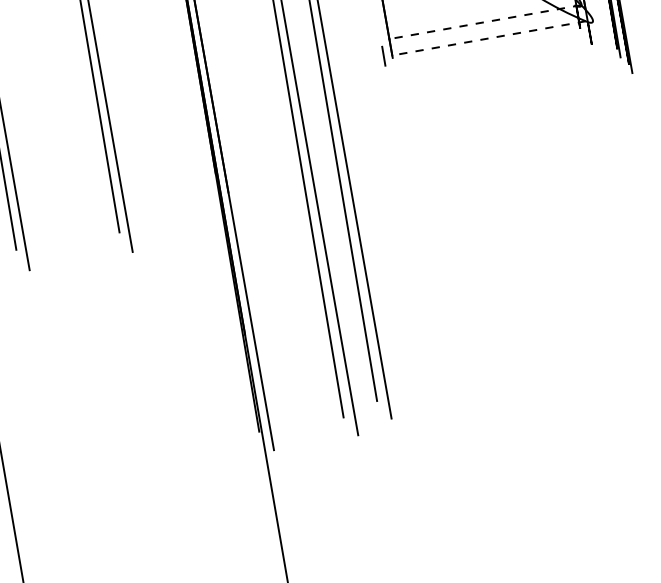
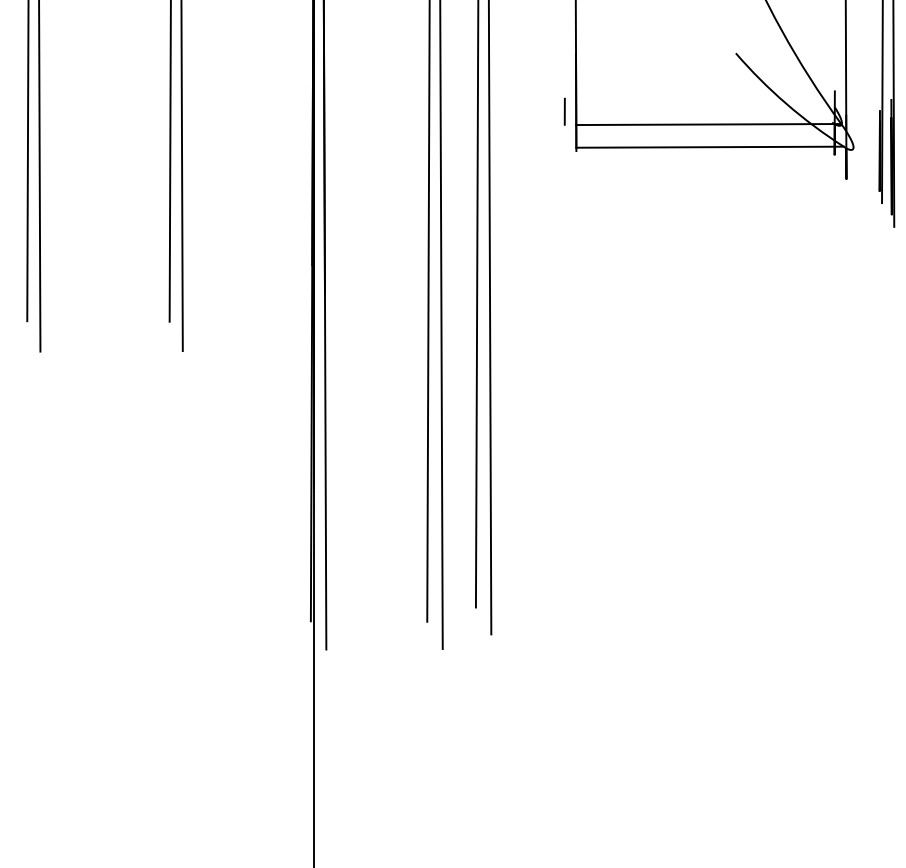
line: (485, 22) -> (708, 124), dashed -> solid
line: (489, 38) -> (710, 147), dashed -> solid
line: (383, 56) -> (564, 111), moved

